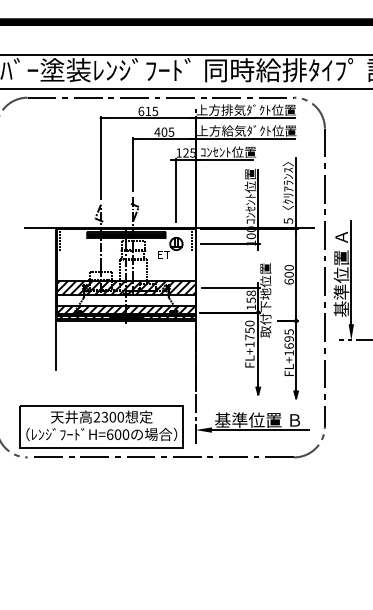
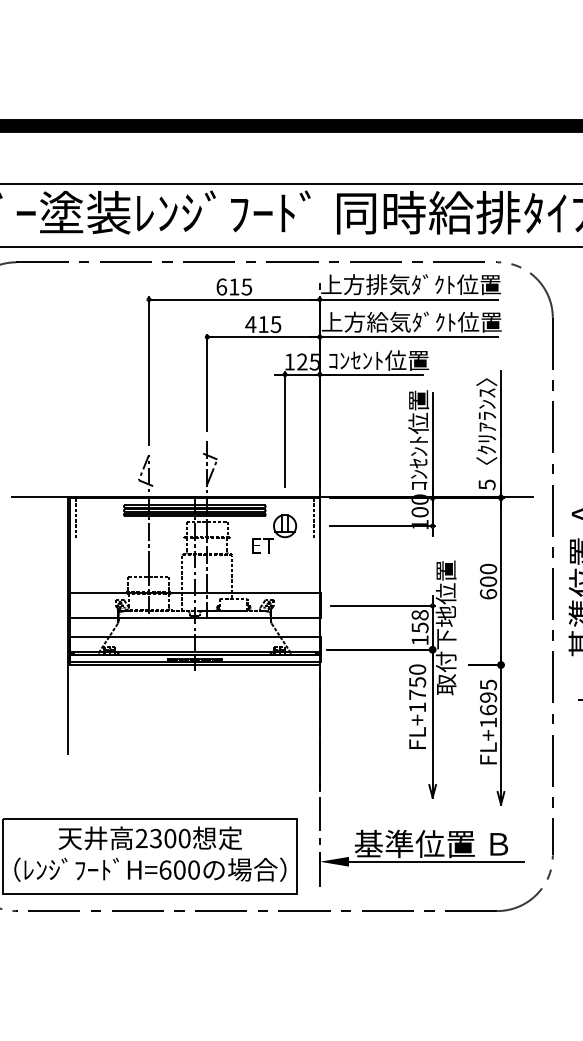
text: (164, 131) -> (263, 323), 405 -> 415
hatch: (126, 288) -> (194, 606), removed
hatch: (126, 312) -> (194, 649), removed

